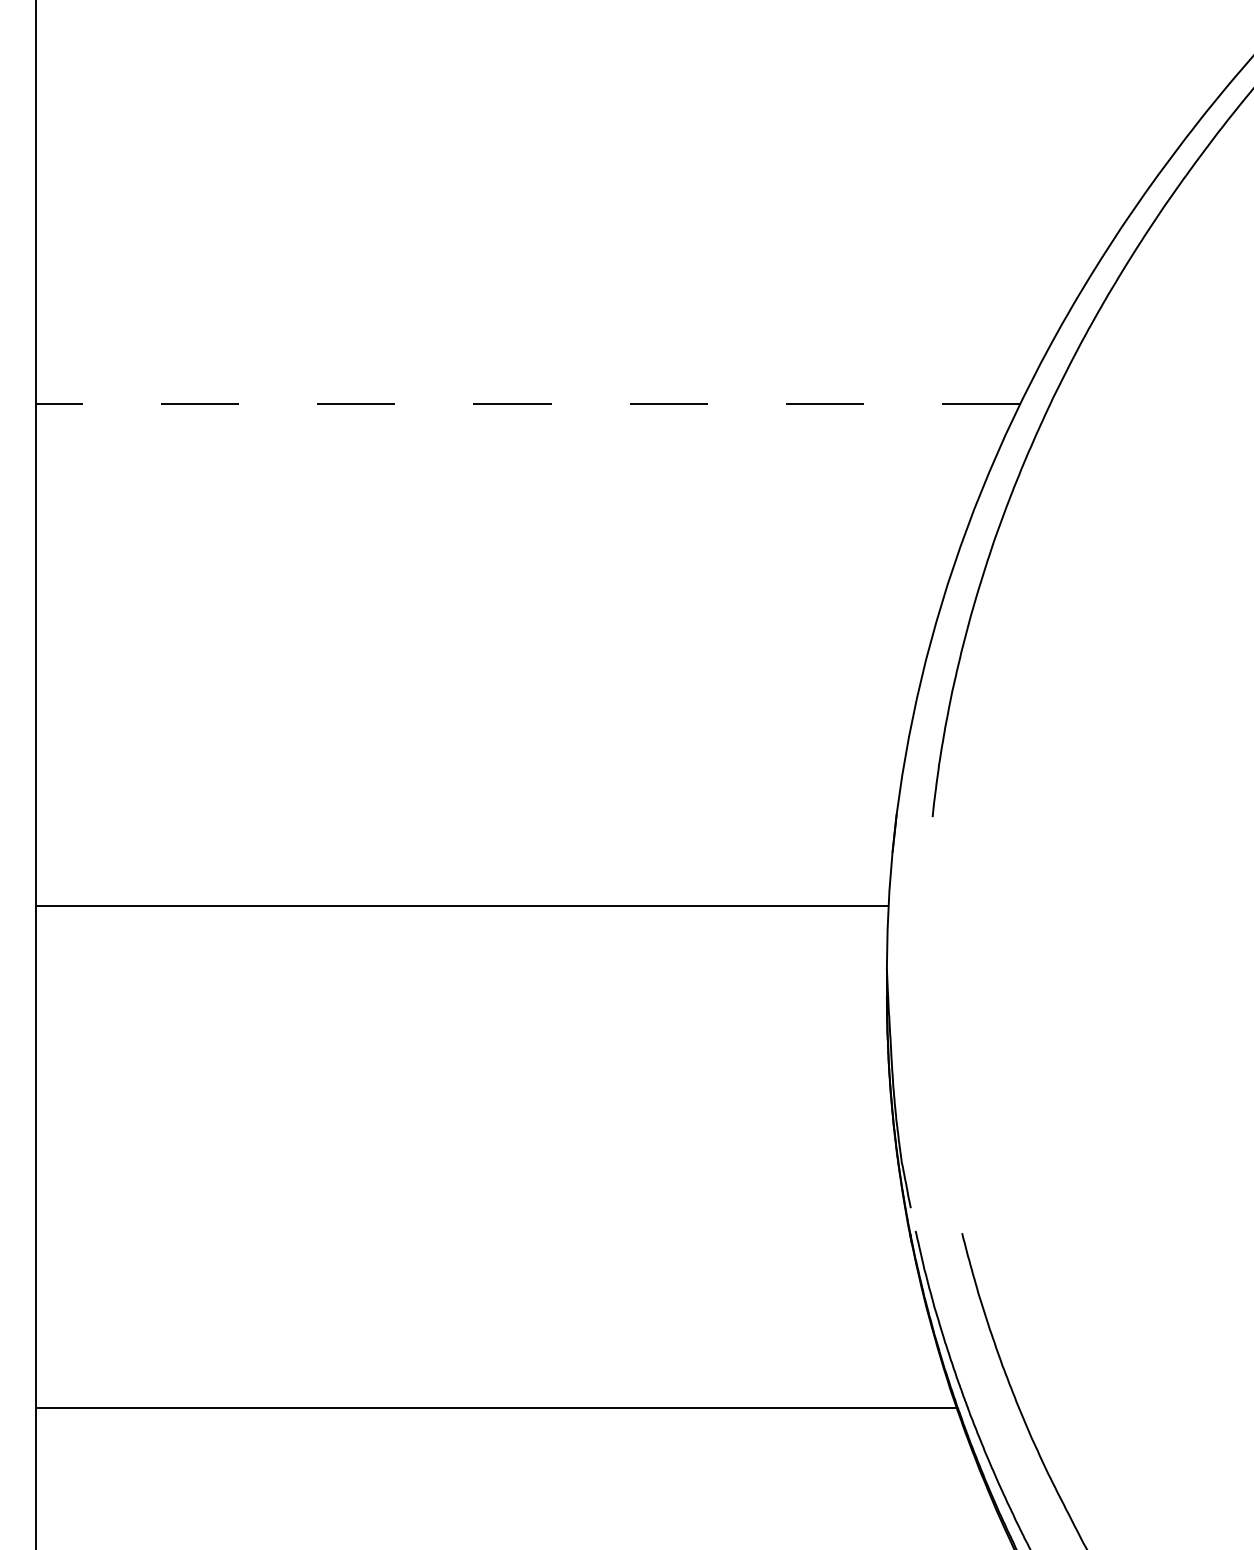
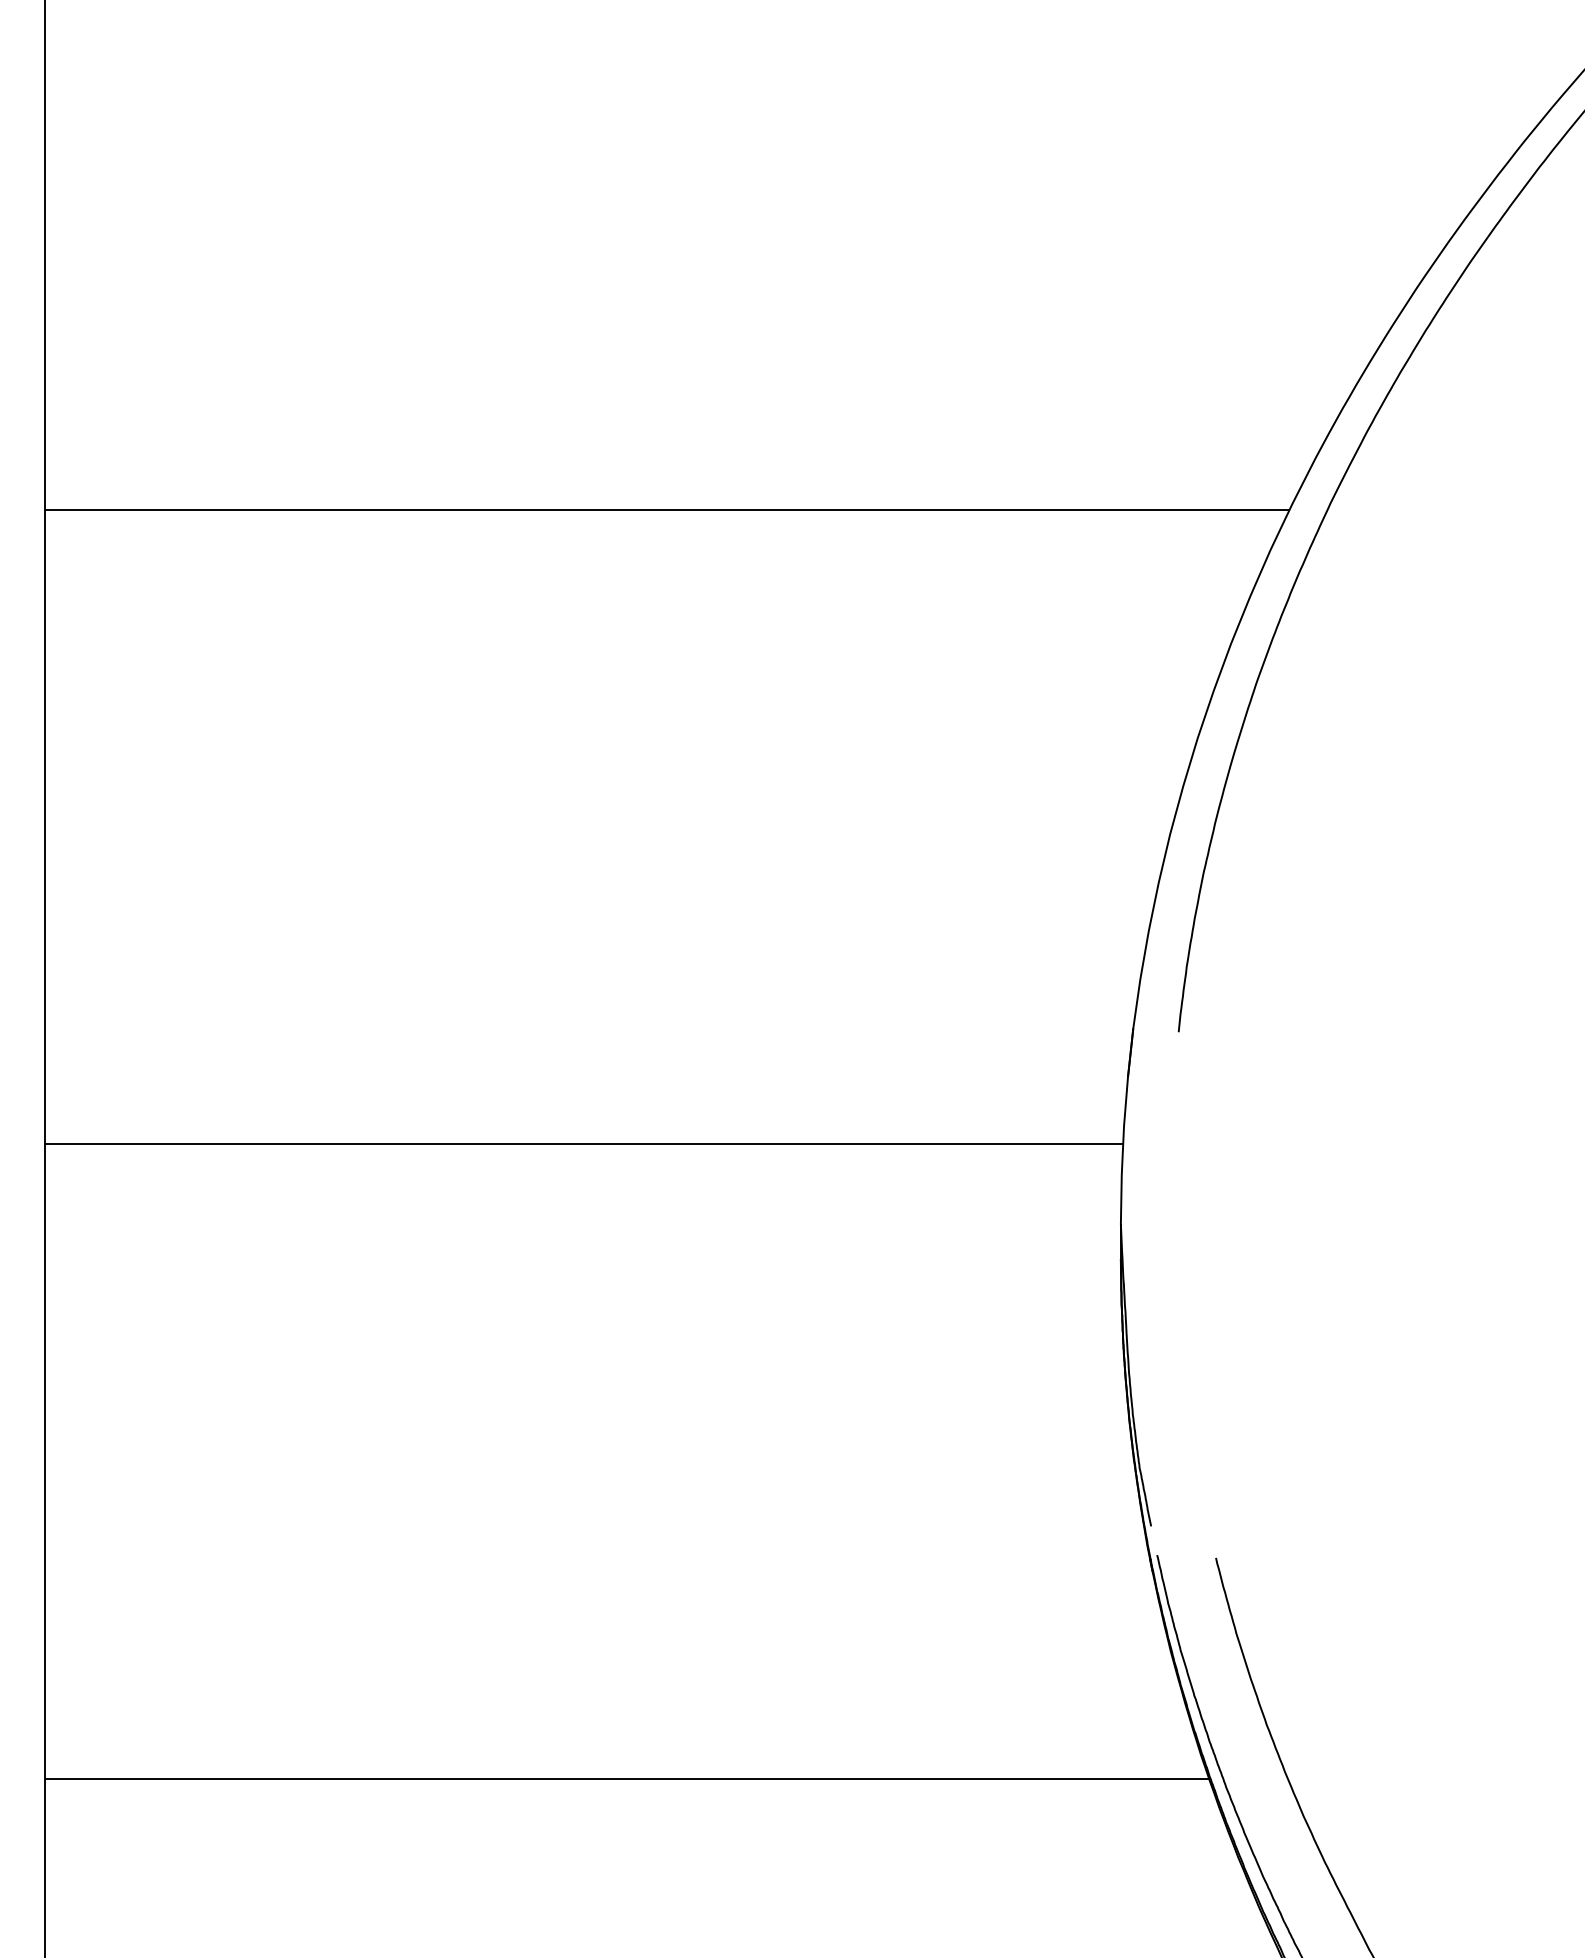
line: (527, 404) -> (666, 510), dashed -> solid

